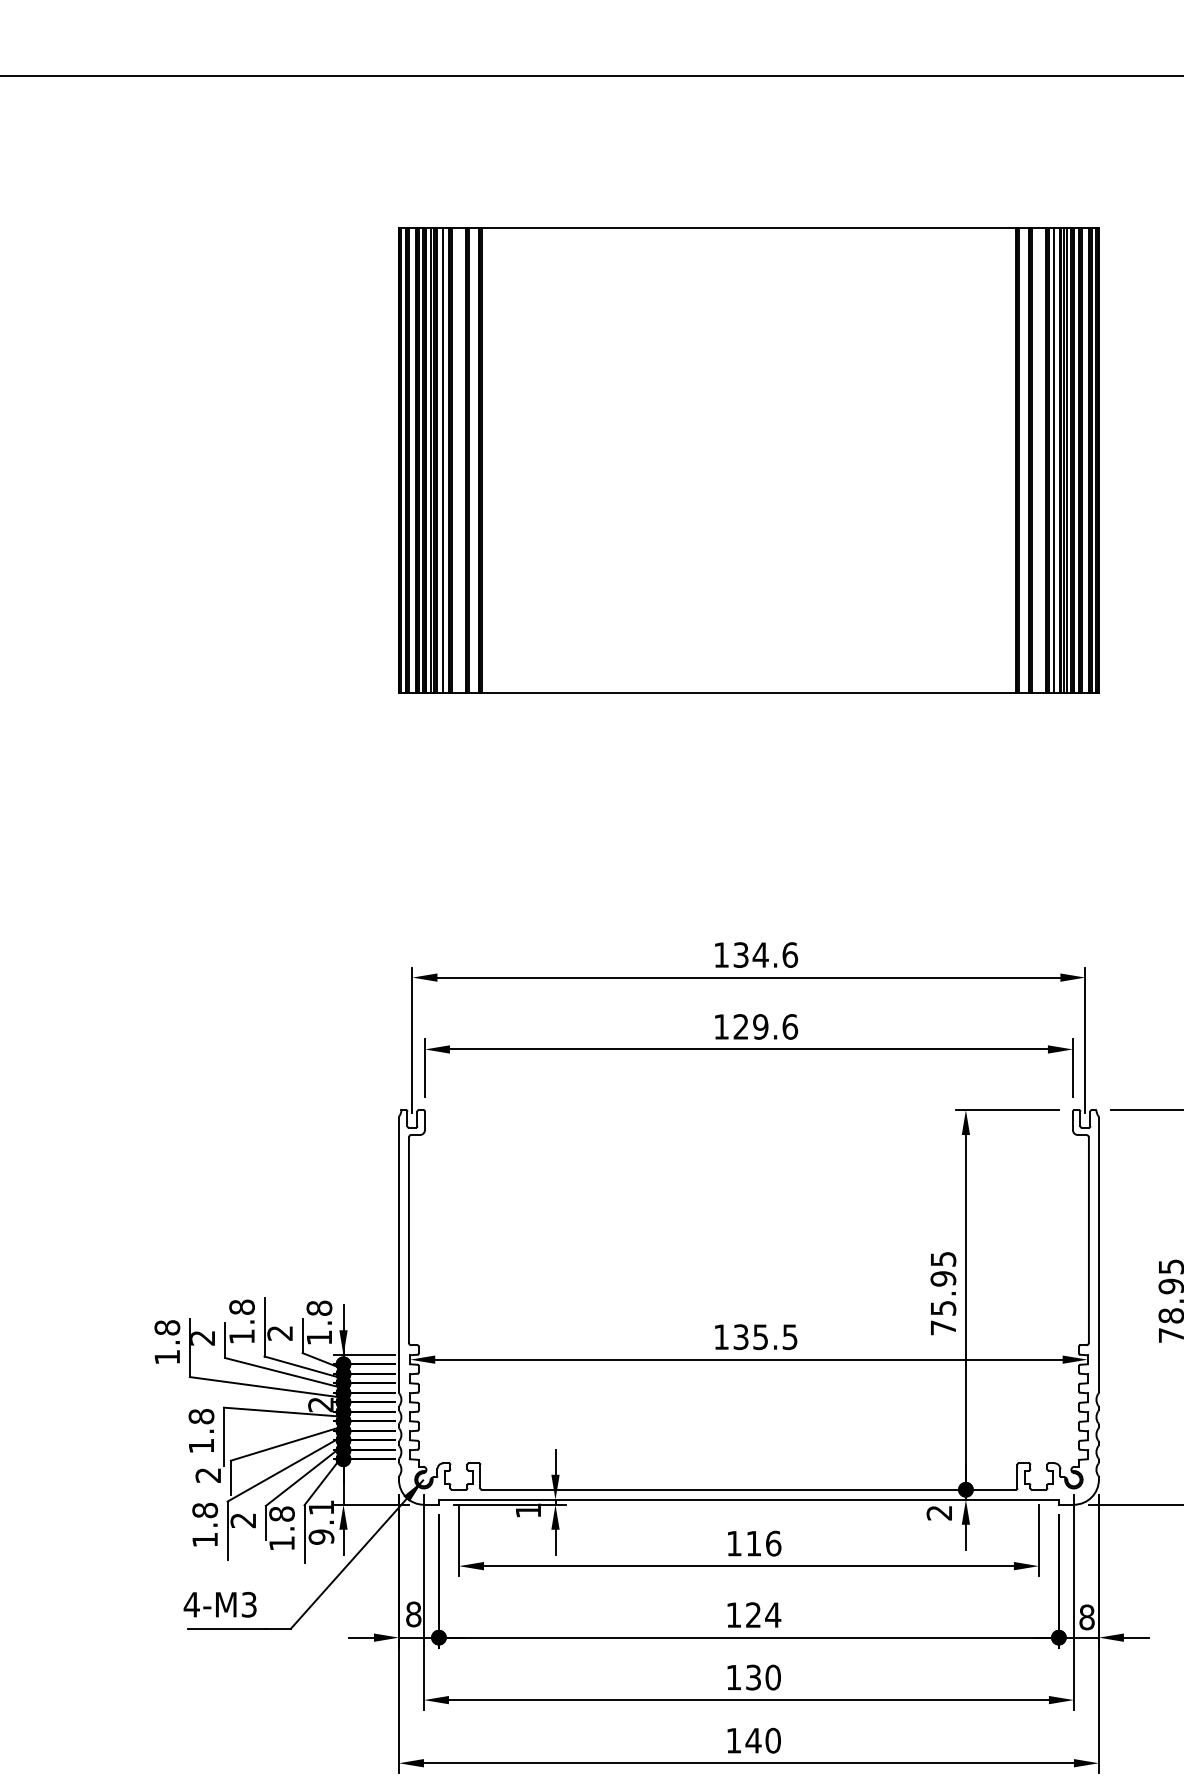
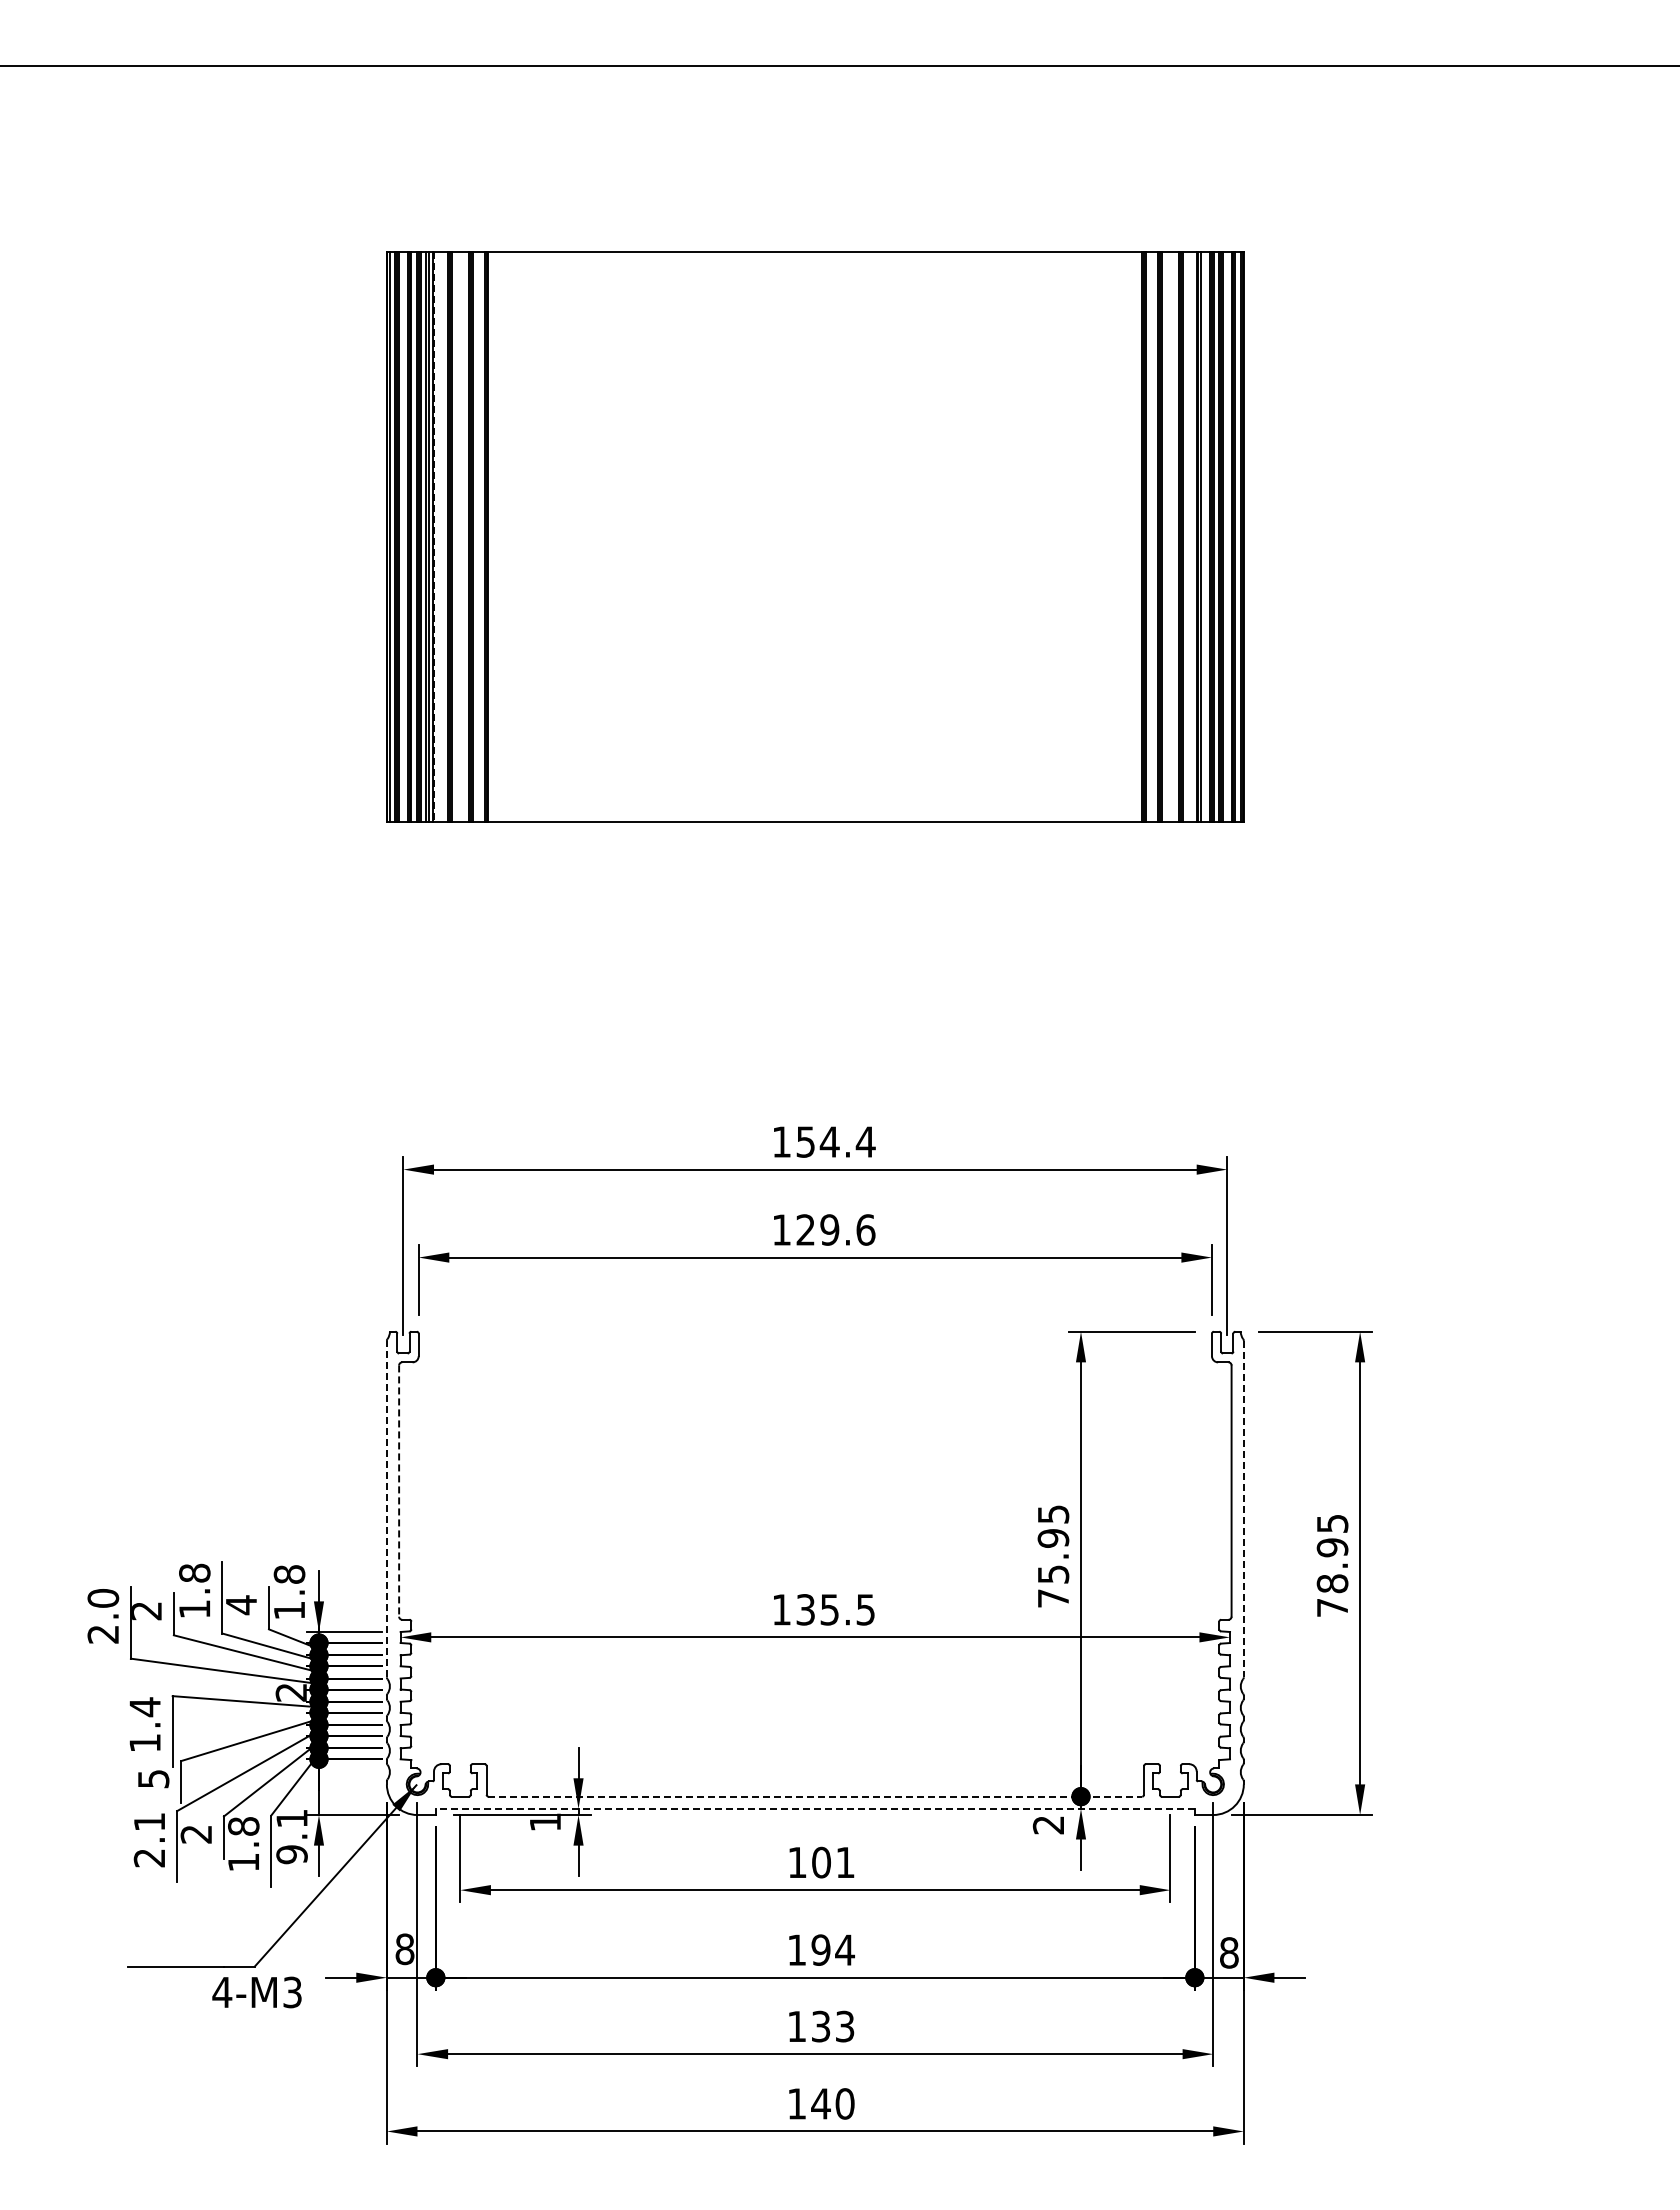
line: (443, 460) -> (441, 536), removed
line: (1054, 460) -> (1189, 536), removed
line: (1067, 460) -> (1205, 536), removed
line: (437, 461) -> (434, 537), solid -> dashed
text: (766, 954) -> (836, 1141), 134.6 -> 154.4
line: (409, 1240) -> (399, 1491), solid -> dashed
line: (398, 1254) -> (386, 1508), solid -> dashed
line: (1098, 1255) -> (1243, 1509), solid -> dashed
text: (279, 1333) -> (240, 1605), 2 -> 4
text: (166, 1342) -> (102, 1616), 1.8 -> 2.0
text: (200, 1416) -> (144, 1707), 1.8 -> 1.4
text: (208, 1475) -> (153, 1779), 2 -> 5
line: (749, 1489) -> (815, 1796), solid -> dashed
line: (749, 1499) -> (815, 1808), solid -> dashed
text: (205, 1524) -> (149, 1839), 1.8 -> 2.1
text: (763, 1543) -> (833, 1862), 116 -> 101
text: (219, 1604) -> (256, 1992), moved
text: (753, 1614) -> (820, 1949), 124 -> 194
text: (772, 1677) -> (844, 2026), 130 -> 133

